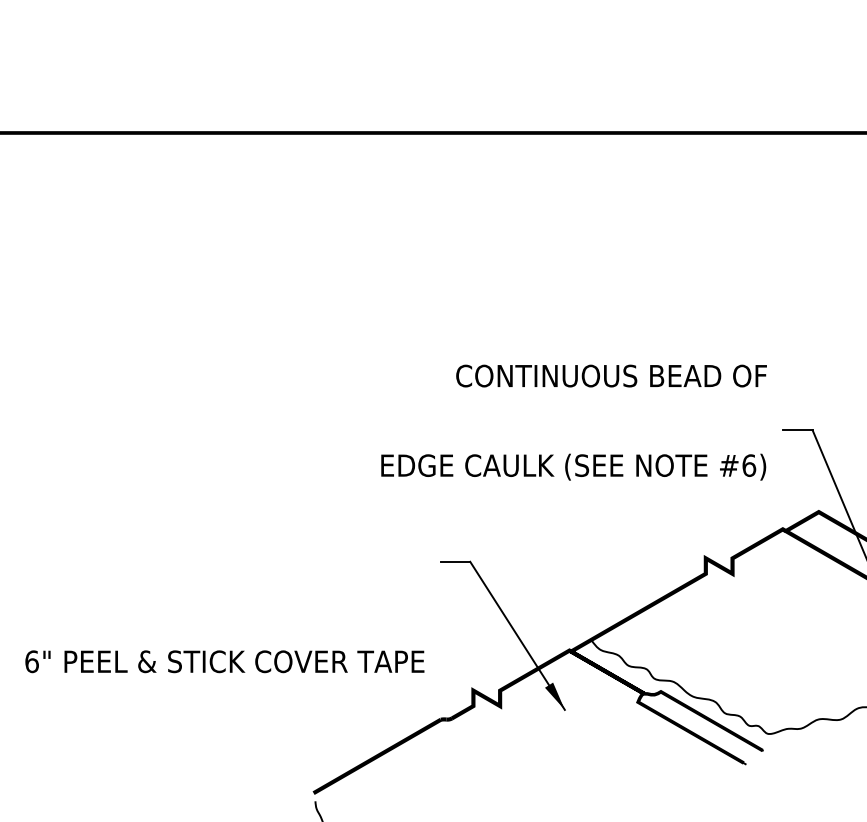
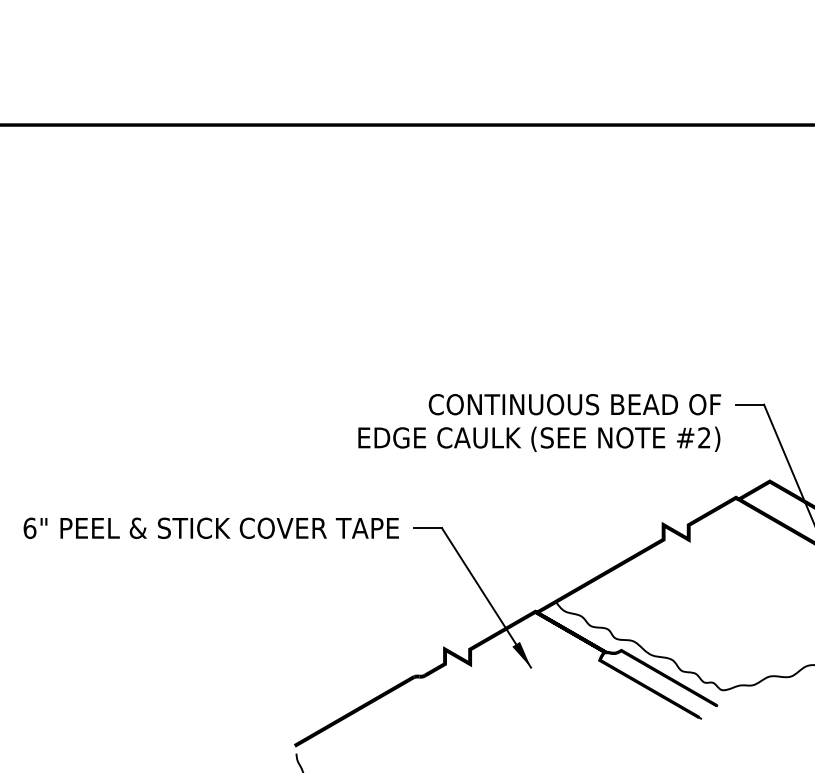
text: (611, 375) -> (574, 404), moved
text: (749, 465) -> (704, 437), #6) -> #2)
text: (224, 660) -> (210, 527), moved

